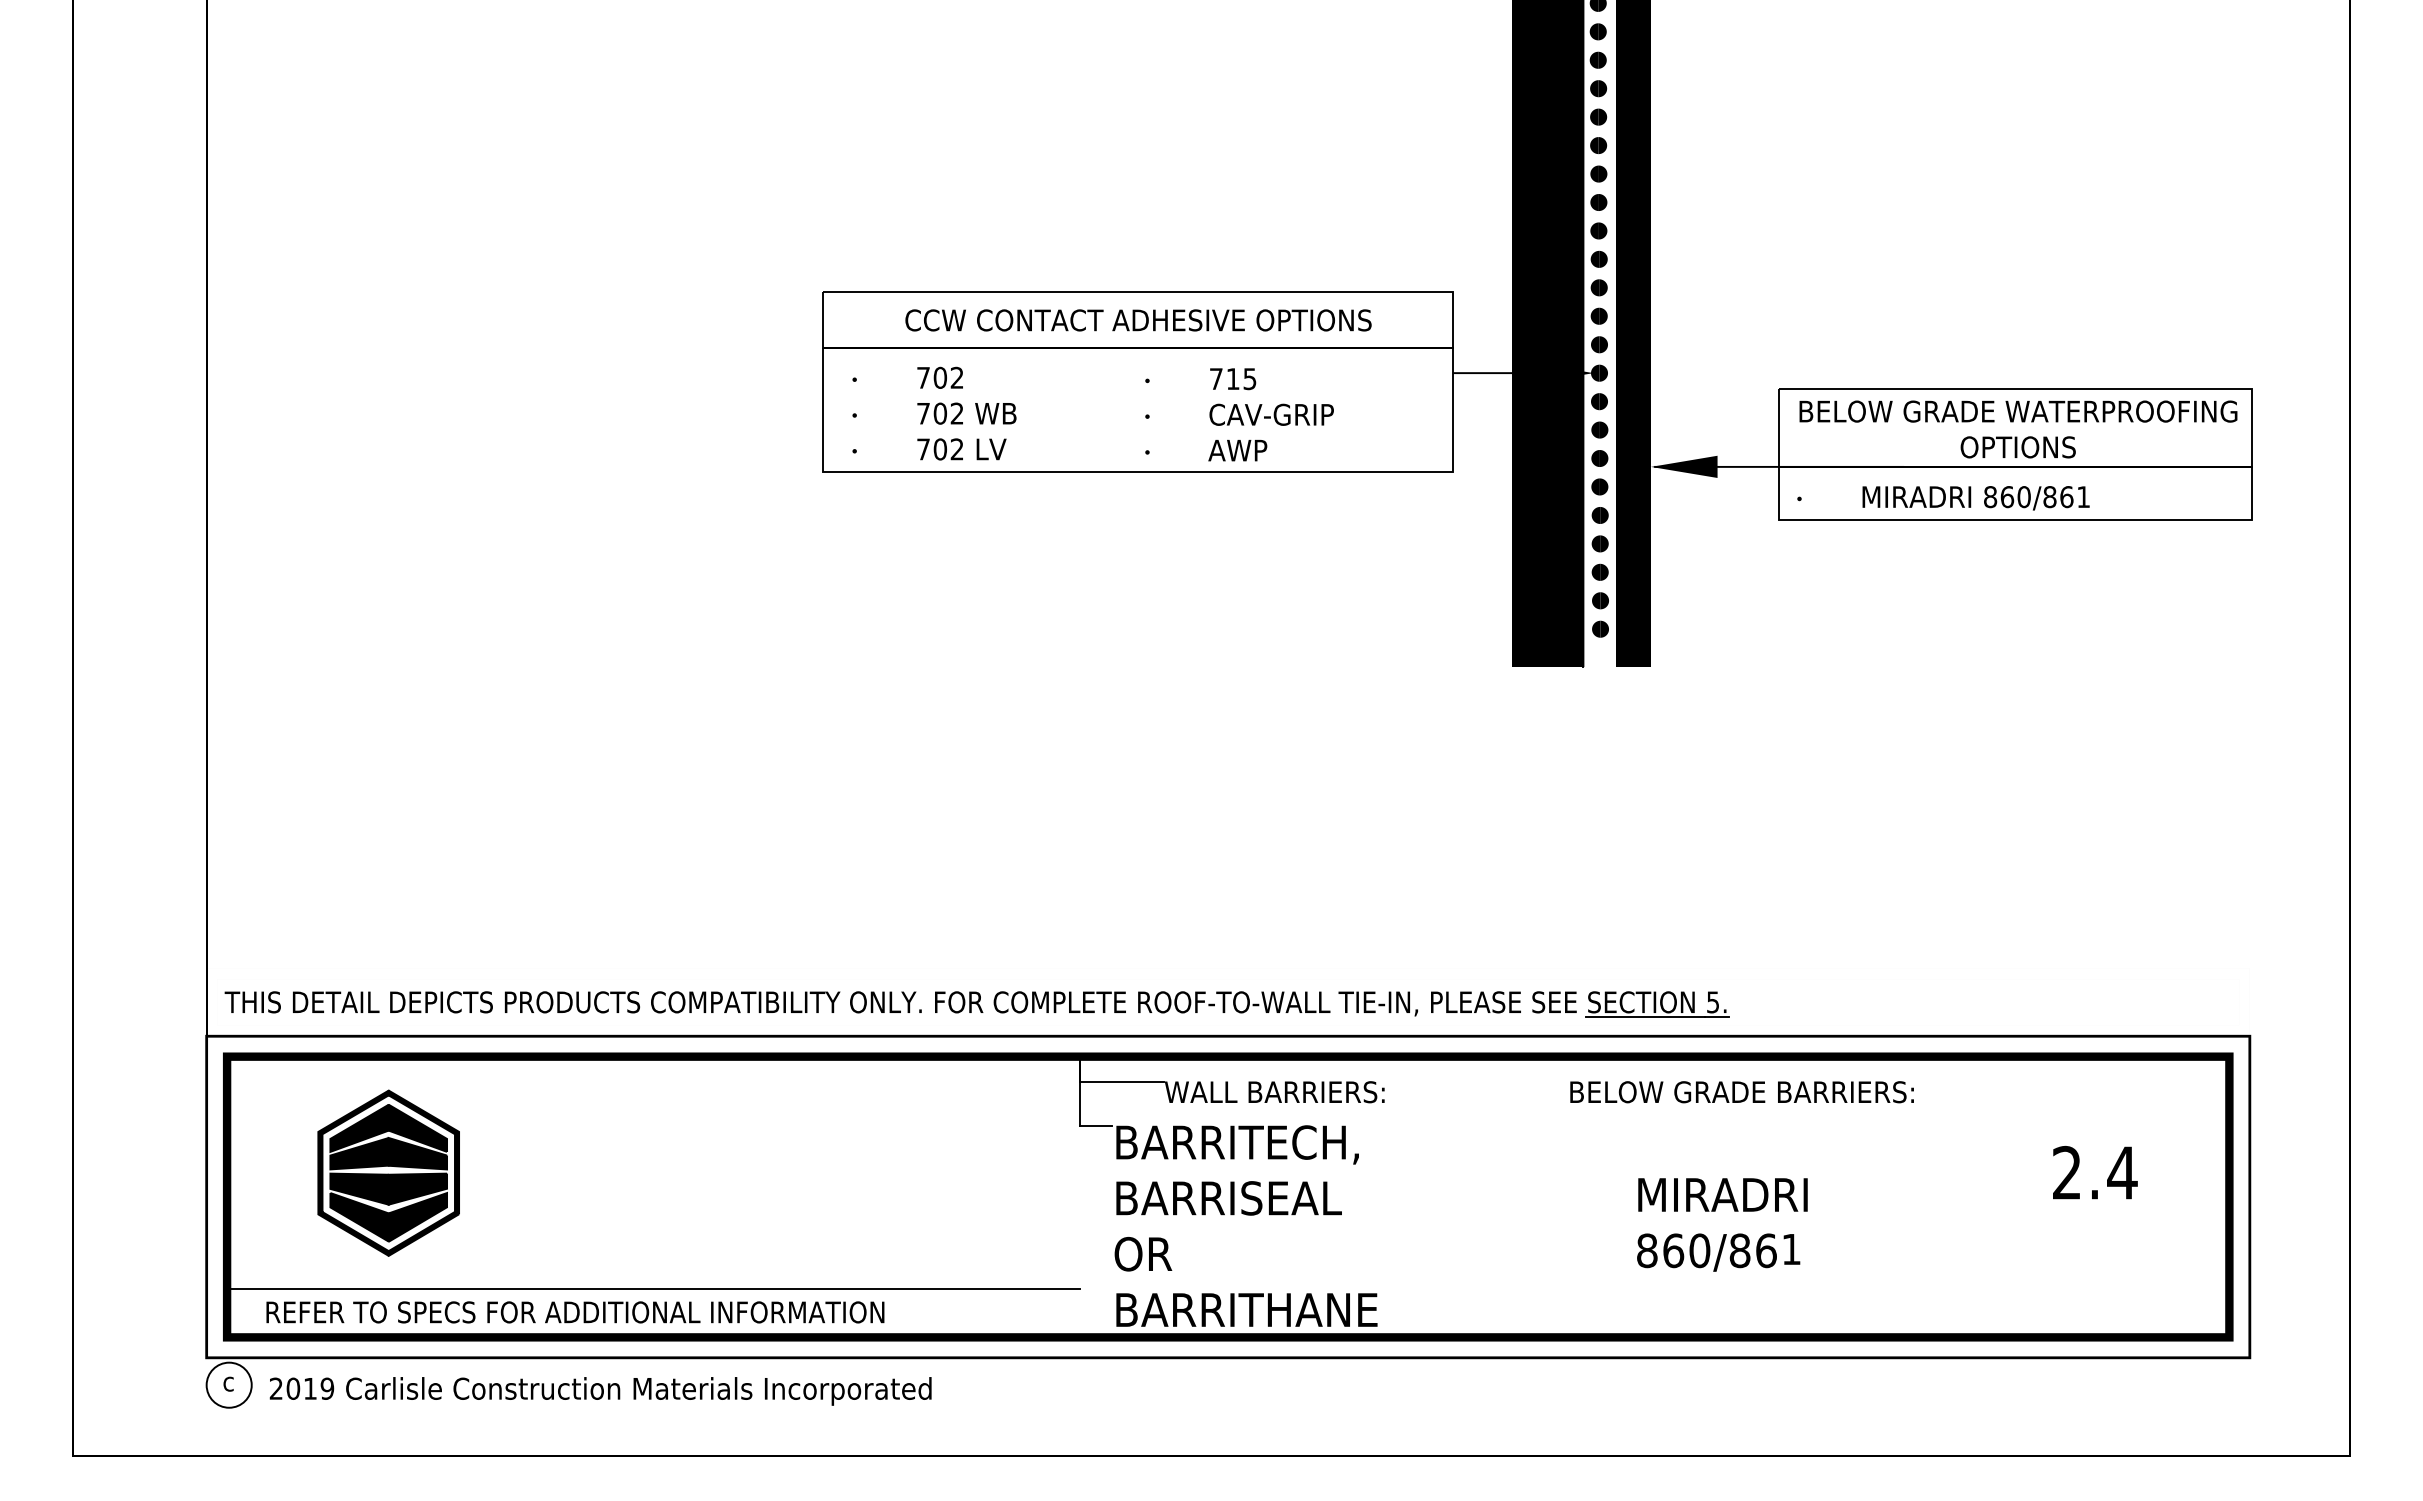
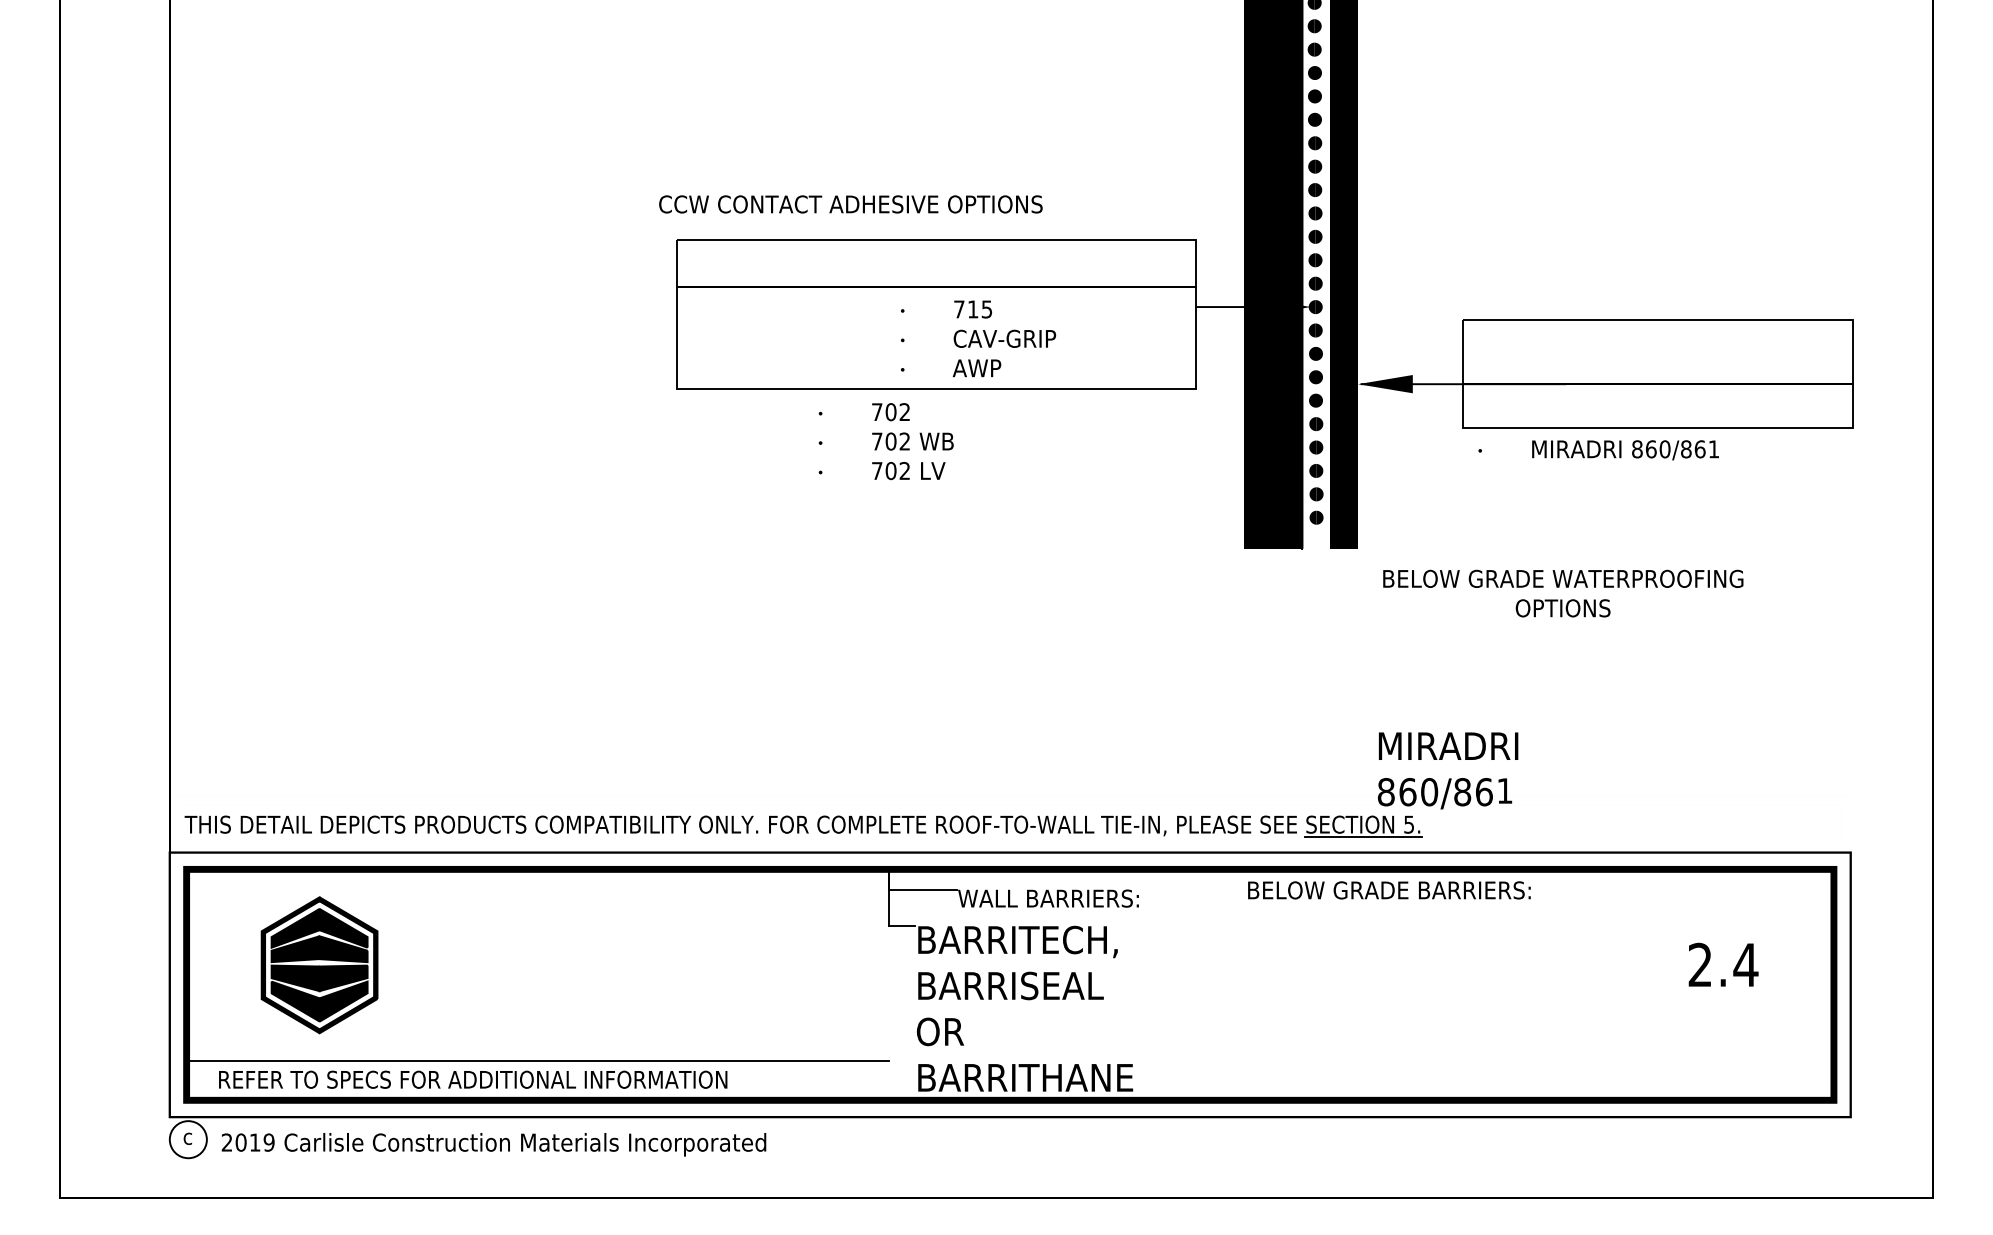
text: (1138, 320) -> (850, 204), moved
text: (934, 413) -> (886, 441), moved
text: (1239, 414) -> (978, 338), moved
text: (2018, 429) -> (1563, 593), moved
text: (1943, 498) -> (1598, 450), moved
text: (1741, 1092) -> (1388, 890), moved
text: (1722, 1224) -> (1448, 770), moved

